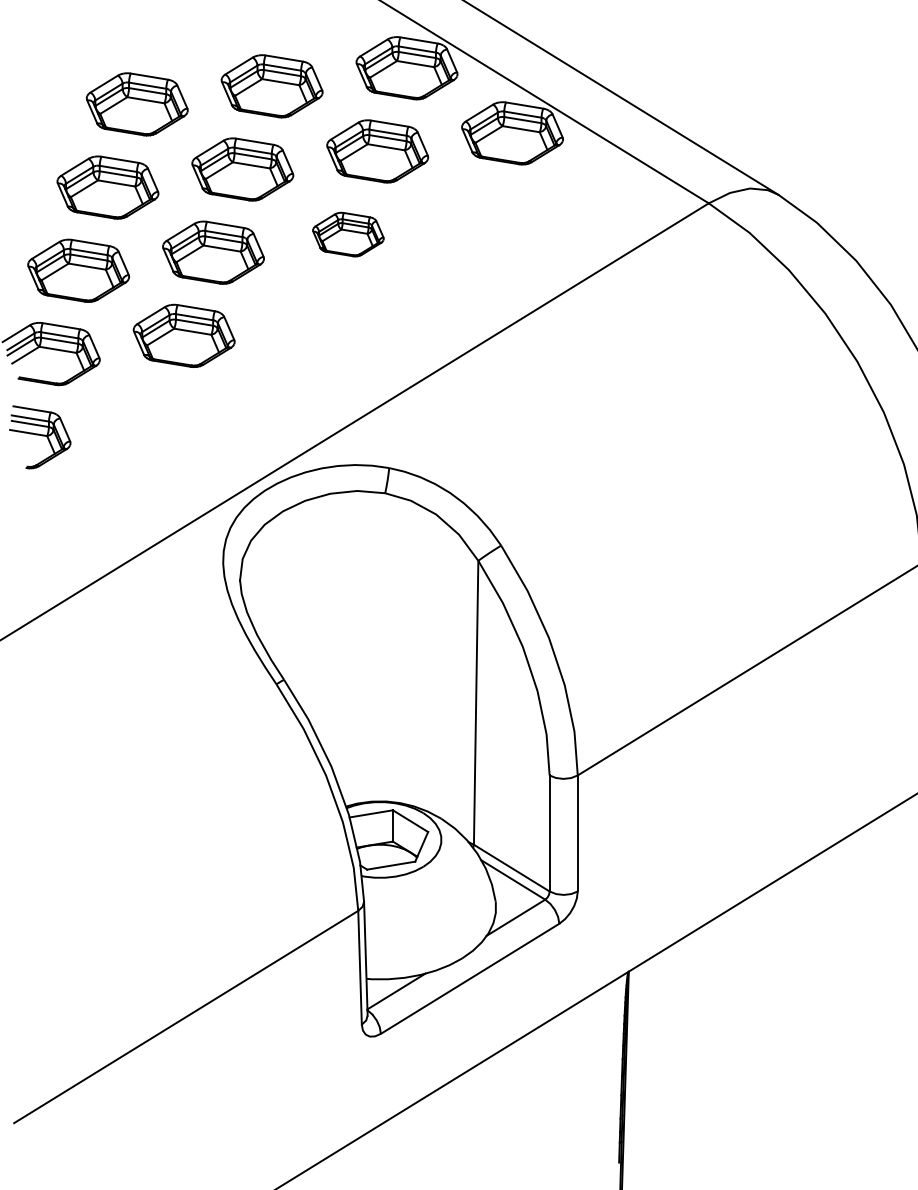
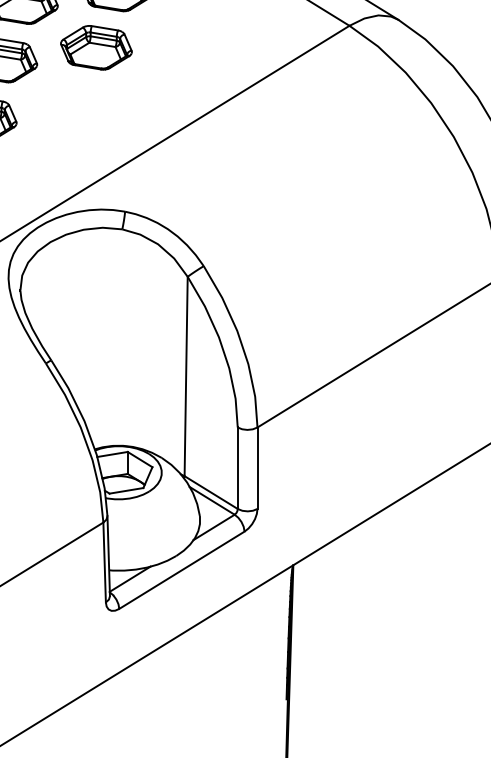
part: (348, 234) -> (96, 47), size x1.43

